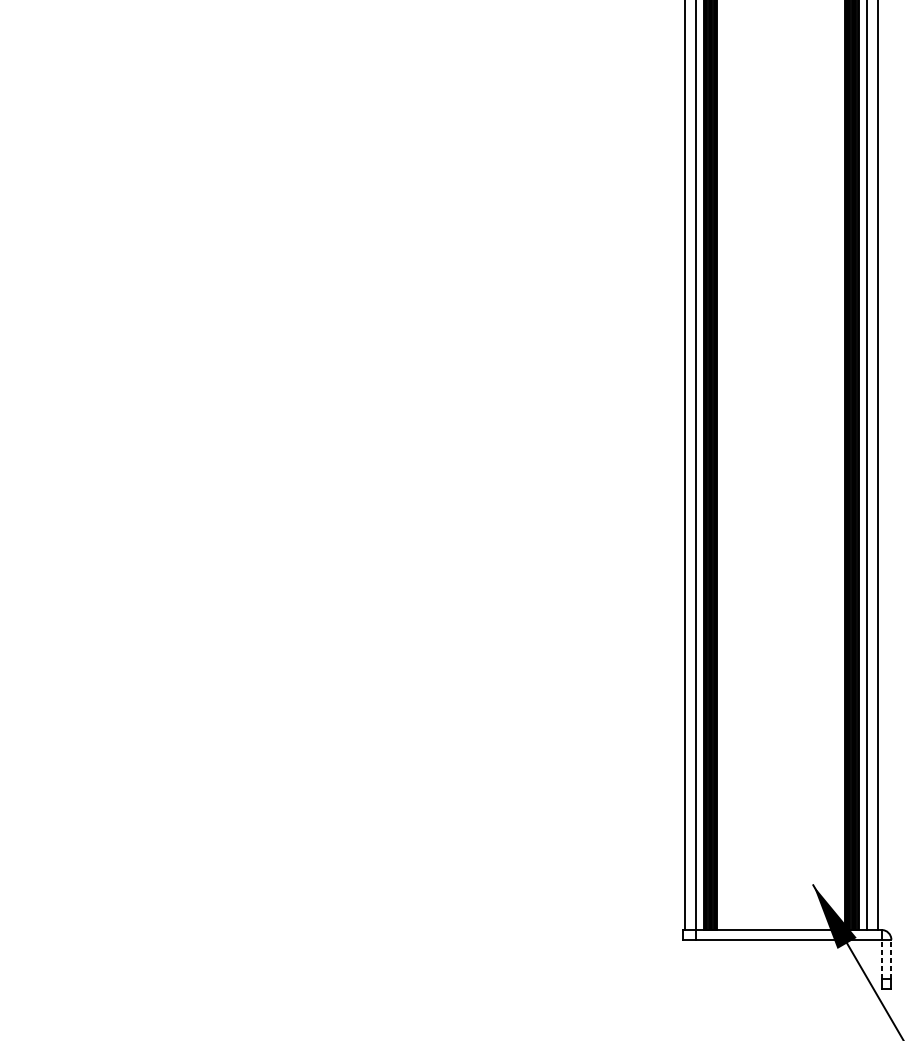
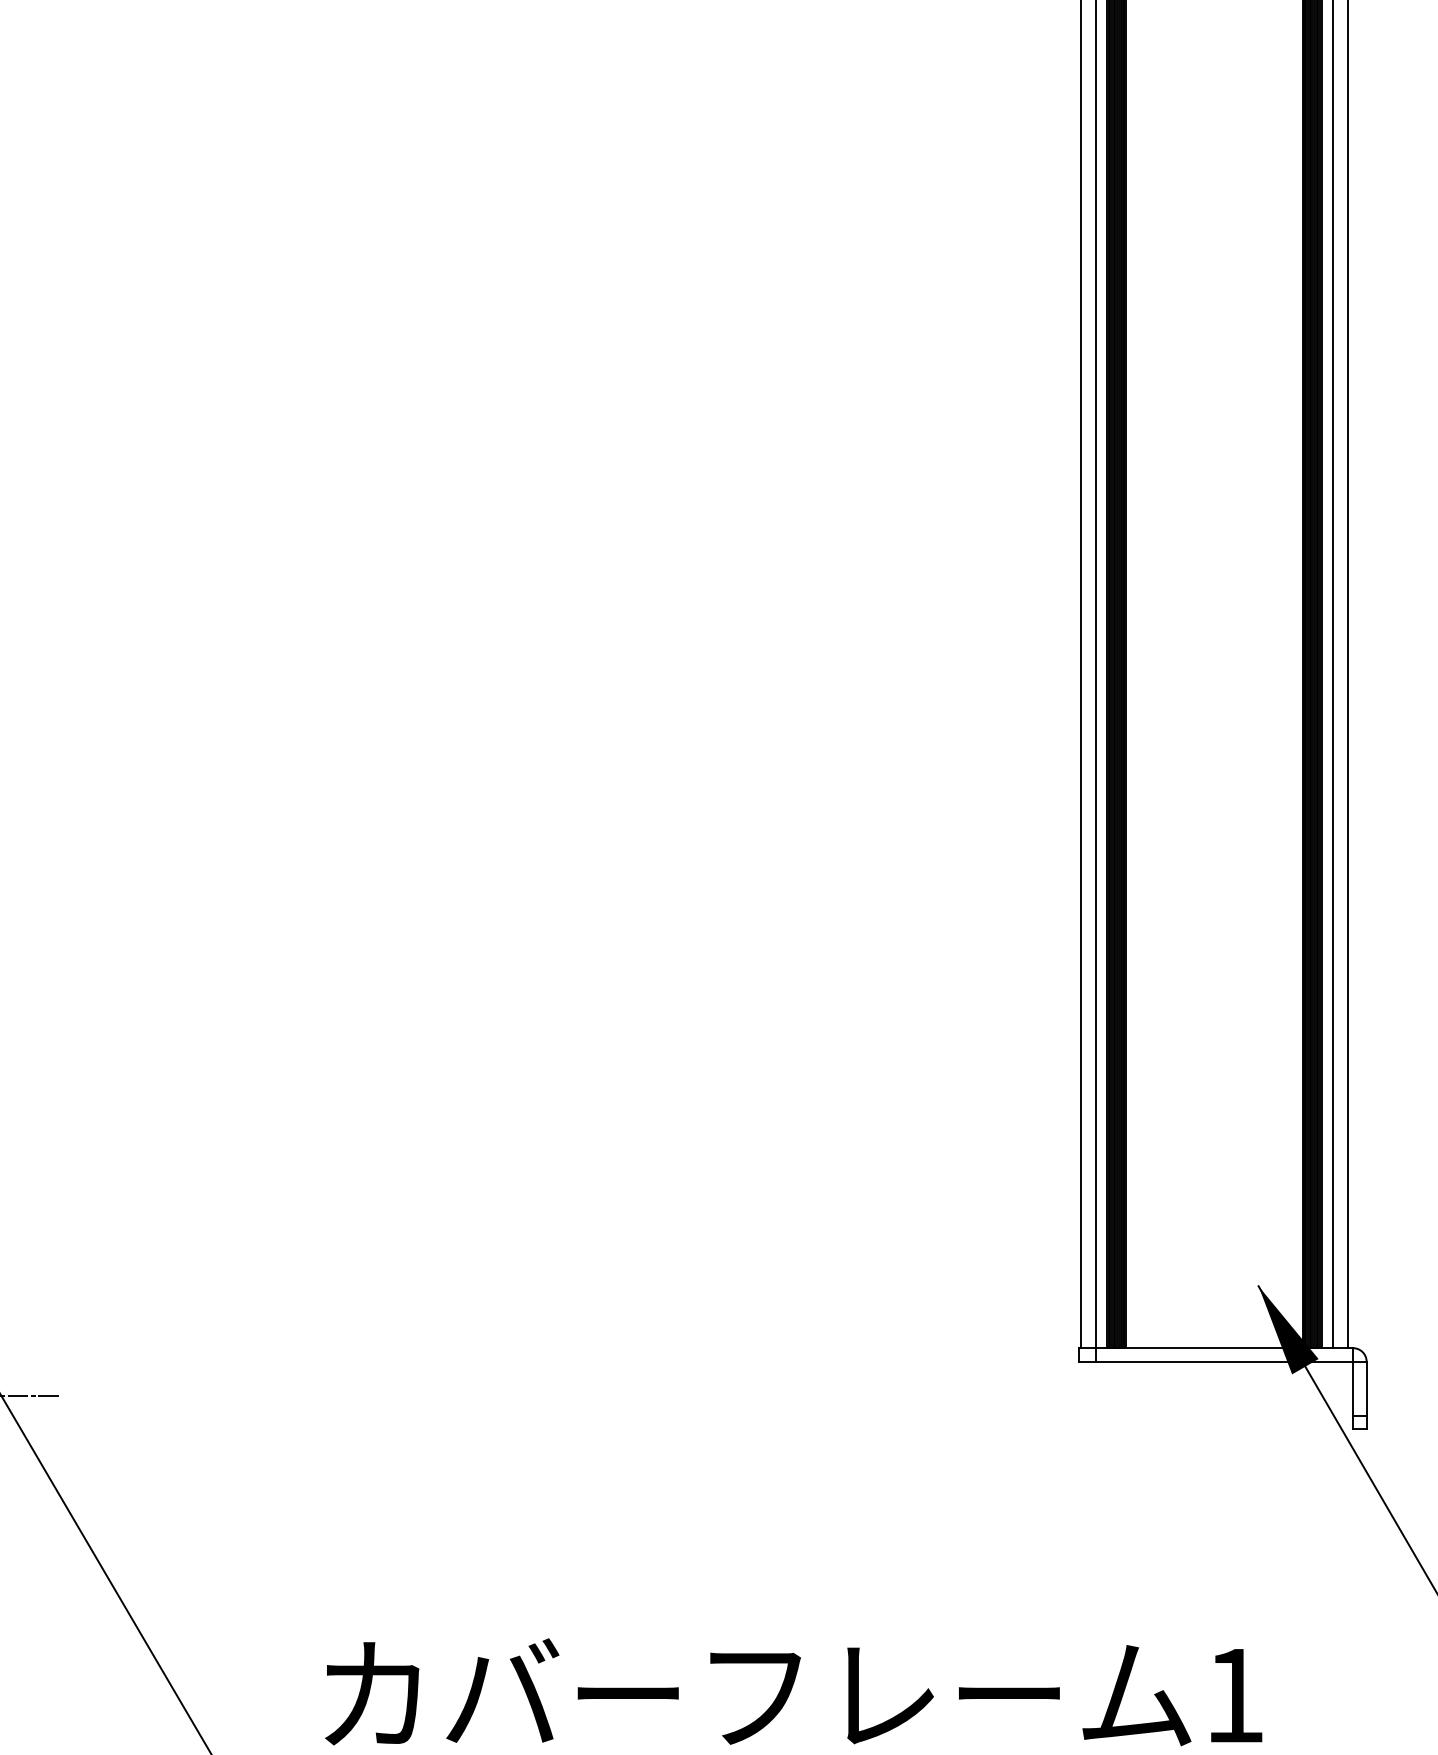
line: (881, 959) -> (1353, 1388), dashed -> solid
line: (891, 959) -> (1366, 1388), dashed -> solid

